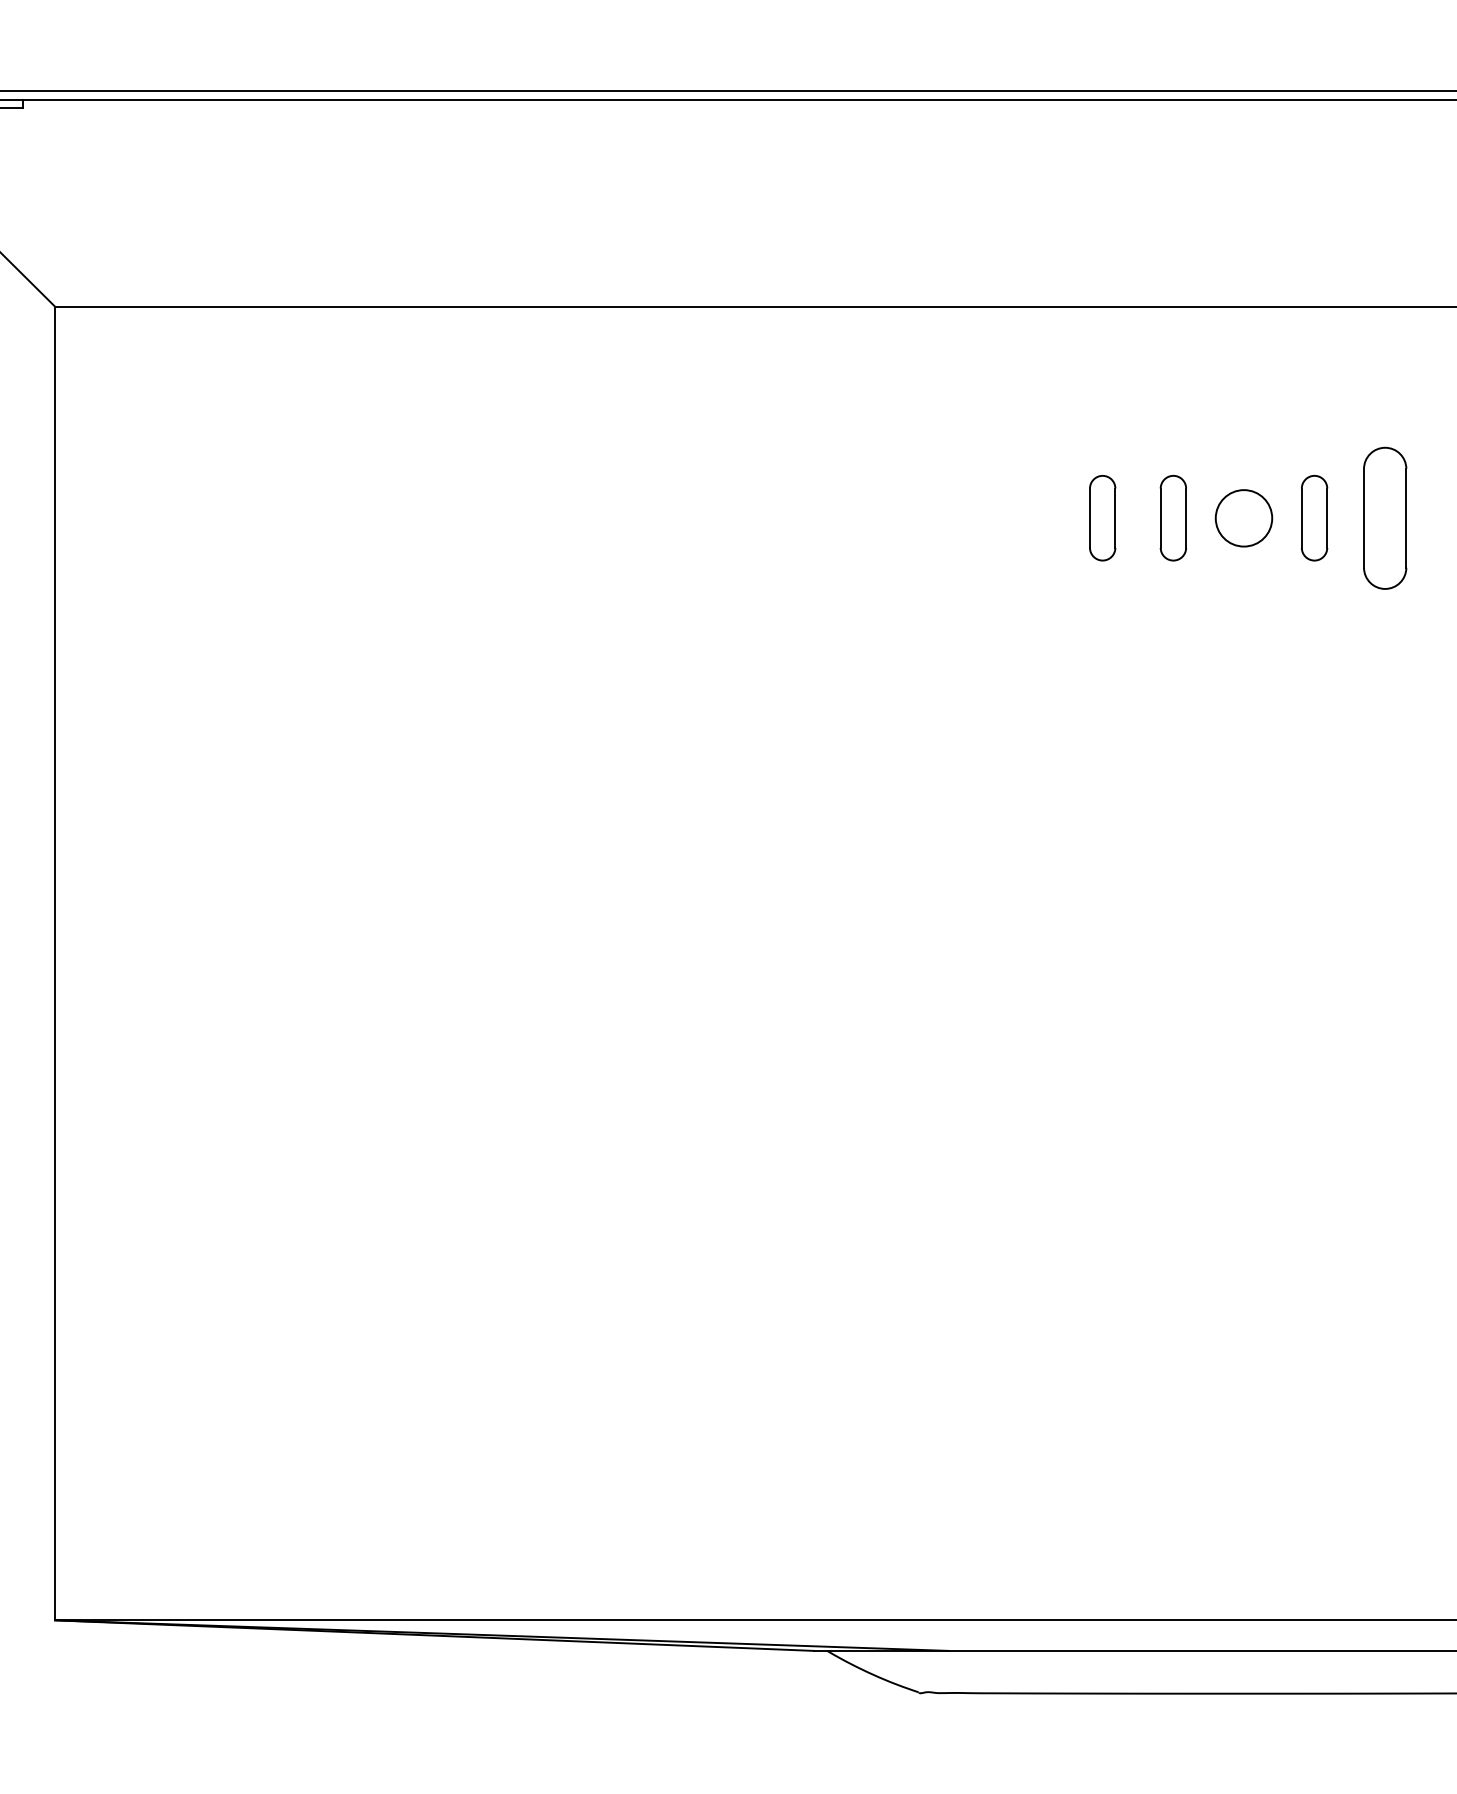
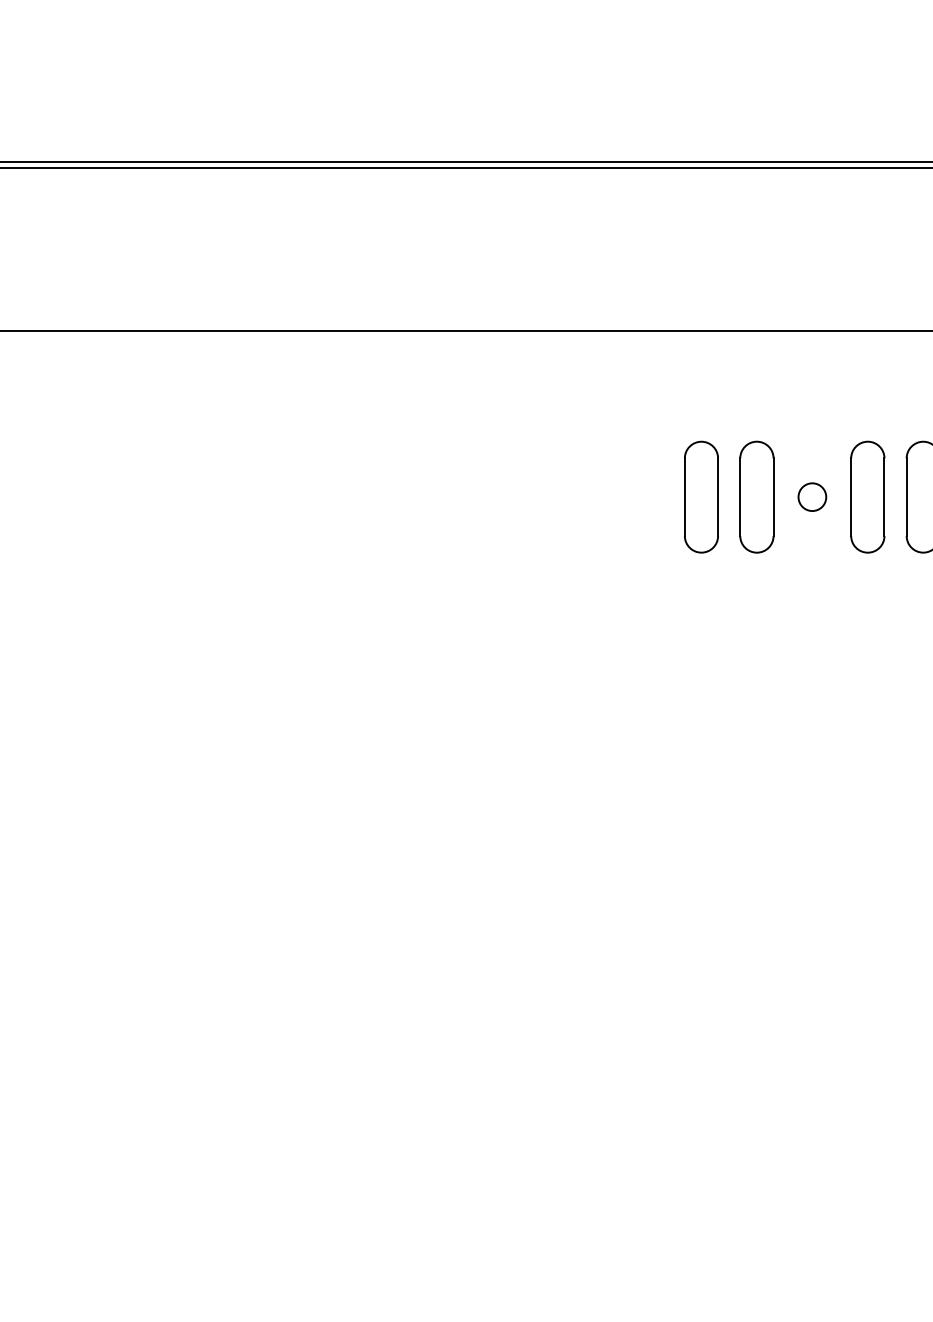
part: (1102, 517) -> (701, 496), size x1.67
part: (1173, 517) -> (757, 496), size x1.67
circle: (1243, 517) -> (811, 496), size x0.62
part: (1314, 517) -> (867, 496), size x1.67

